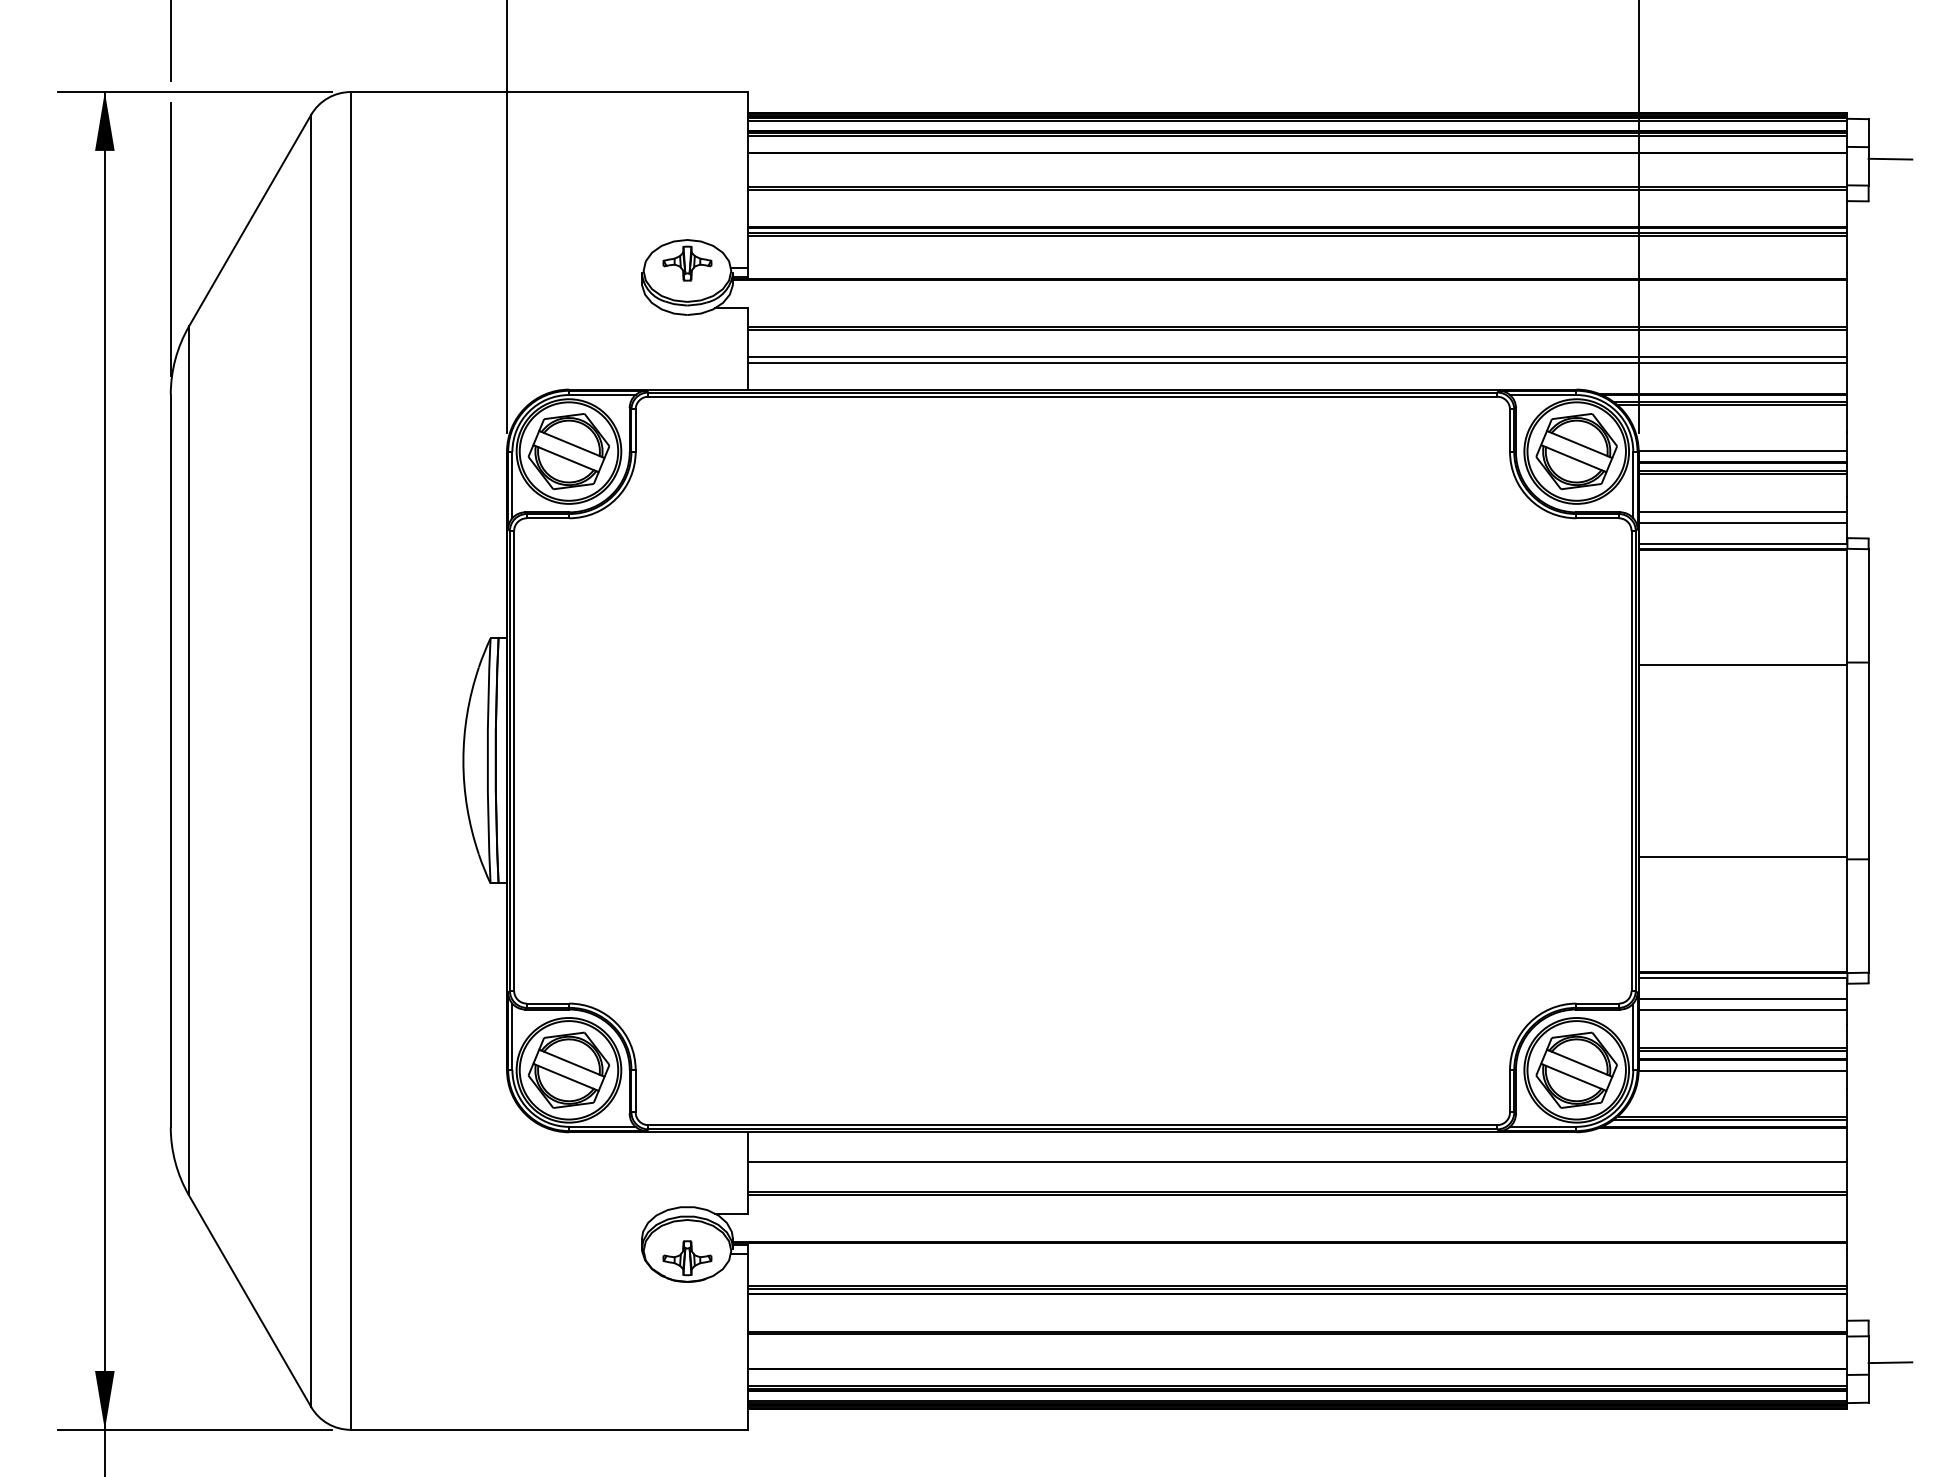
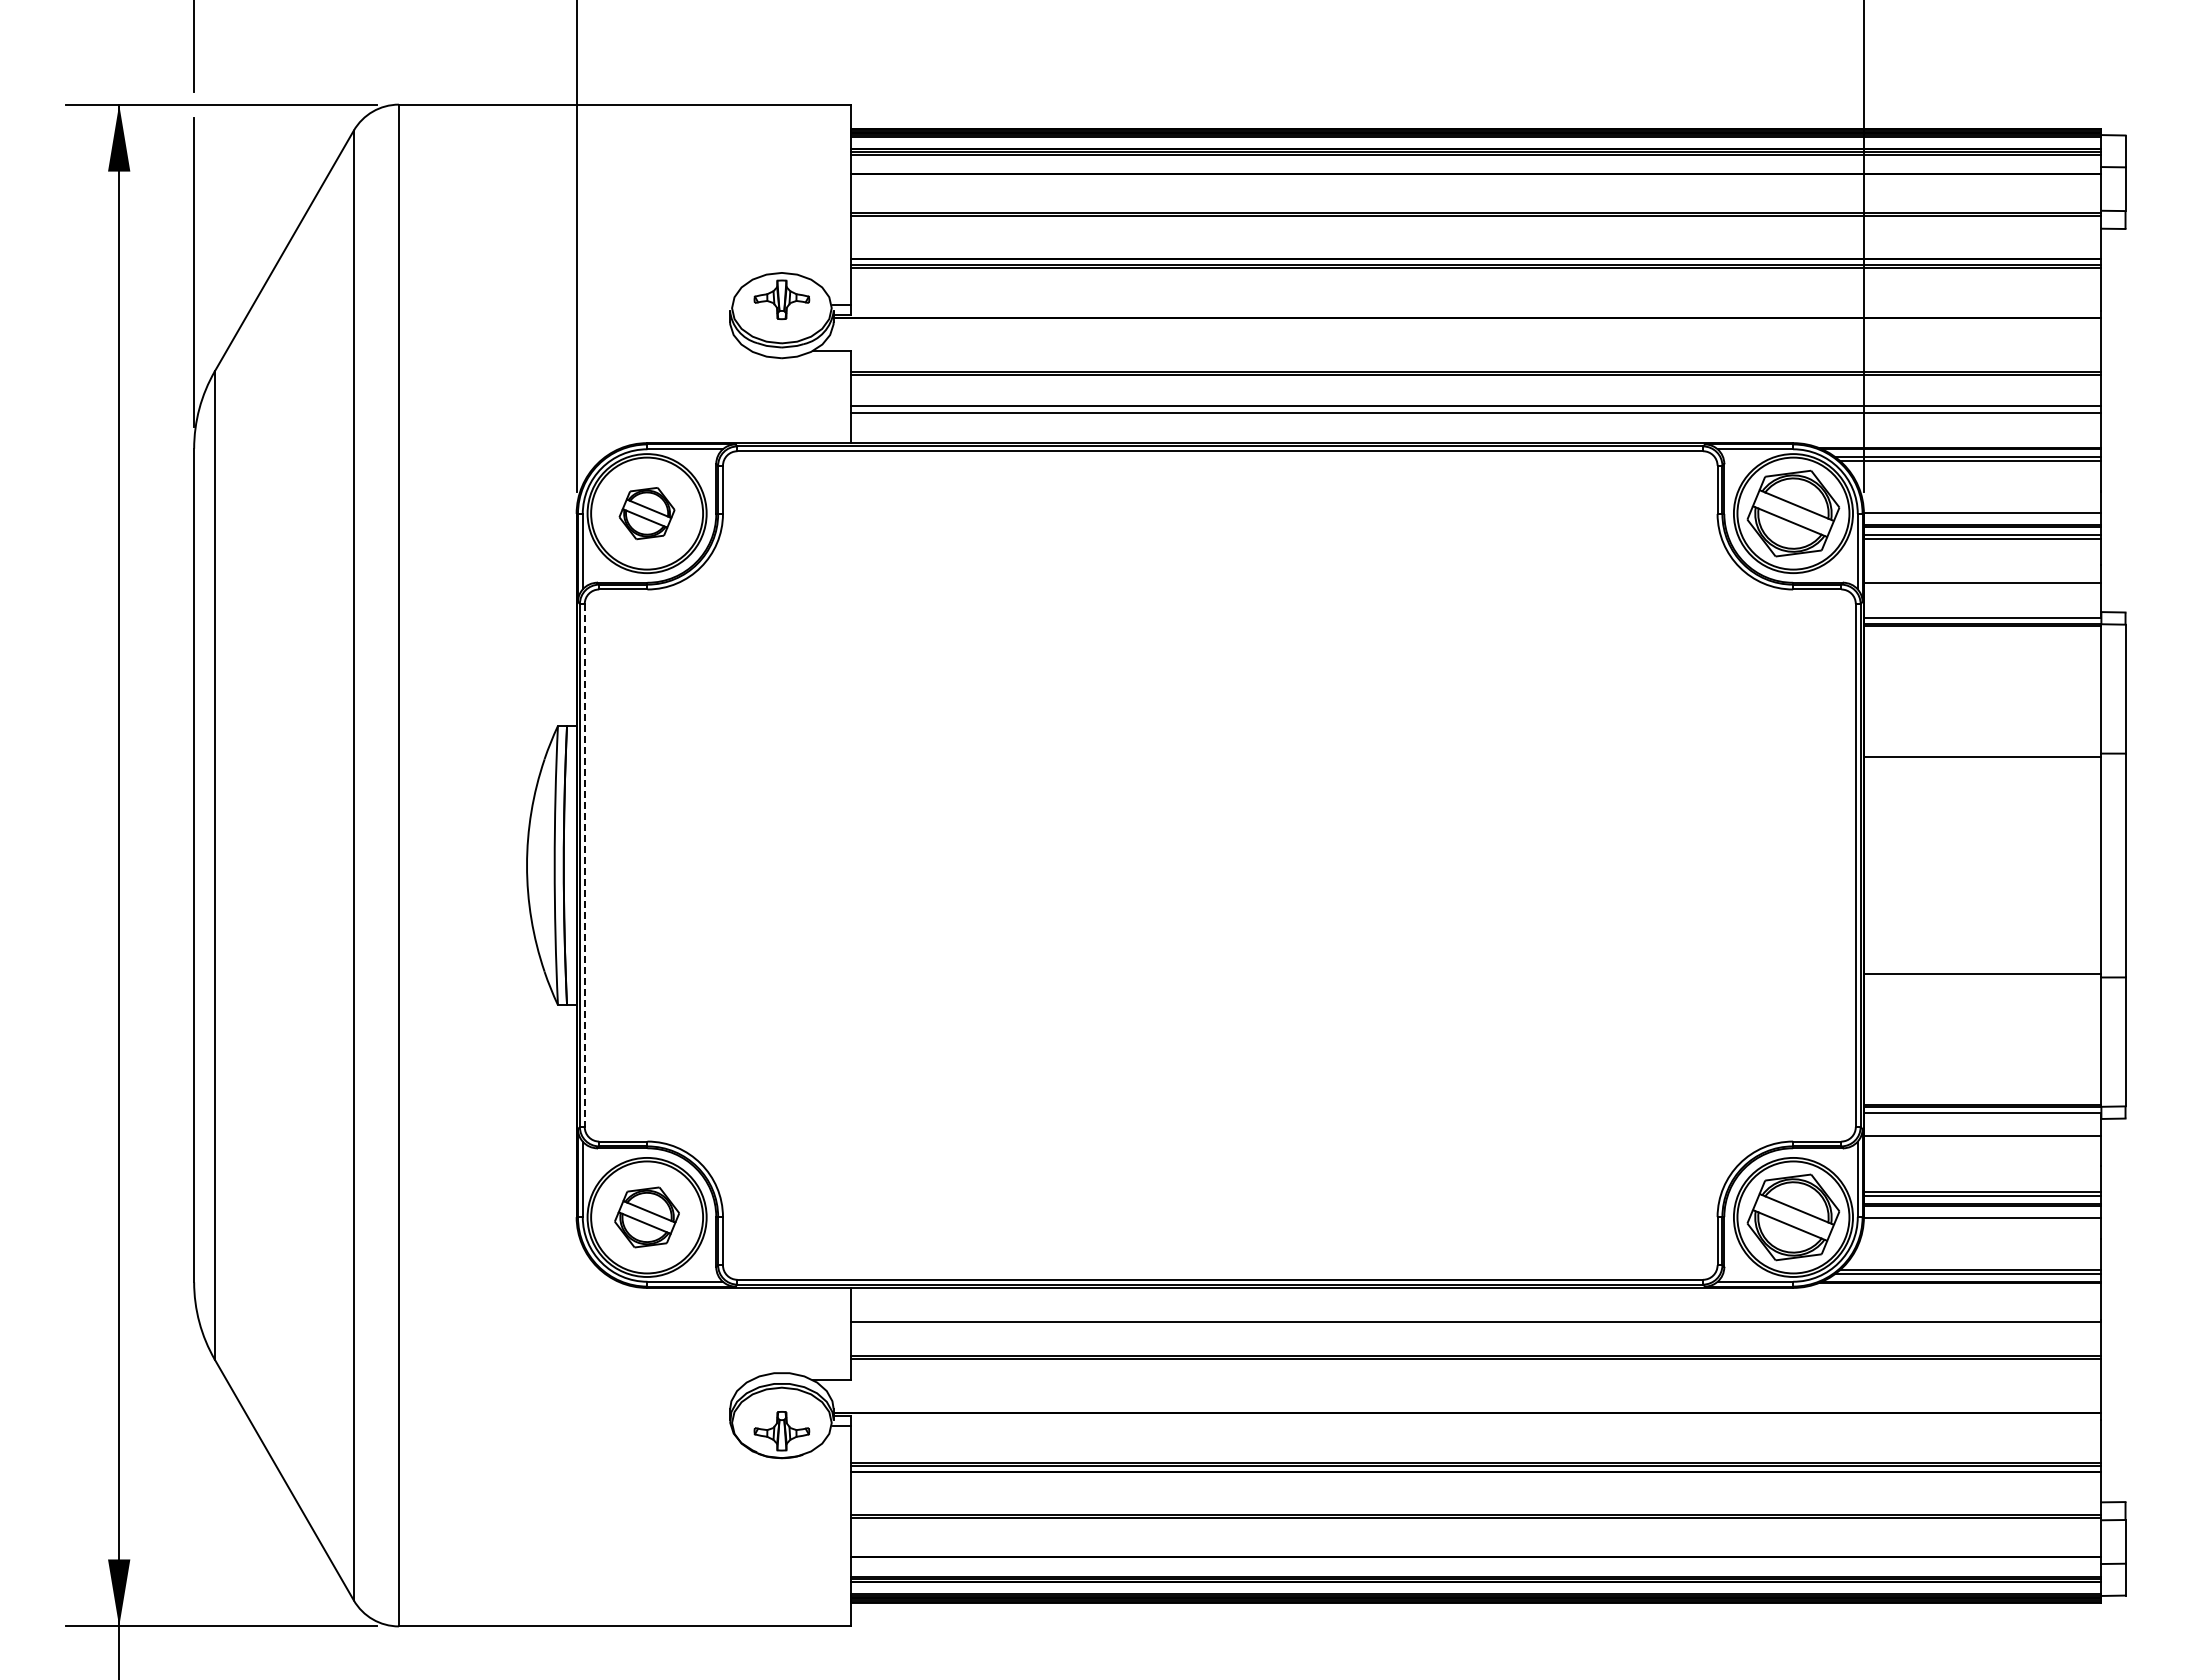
line: (1890, 158) -> (2150, 180), removed
part: (568, 451) -> (646, 513), size x0.6
line: (1742, 522) -> (1982, 594), removed
line: (513, 760) -> (584, 865), solid -> dashed
line: (1742, 1009) -> (1982, 1148), removed
part: (568, 1070) -> (646, 1217), size x0.7
line: (1890, 1362) -> (2150, 1549), removed

